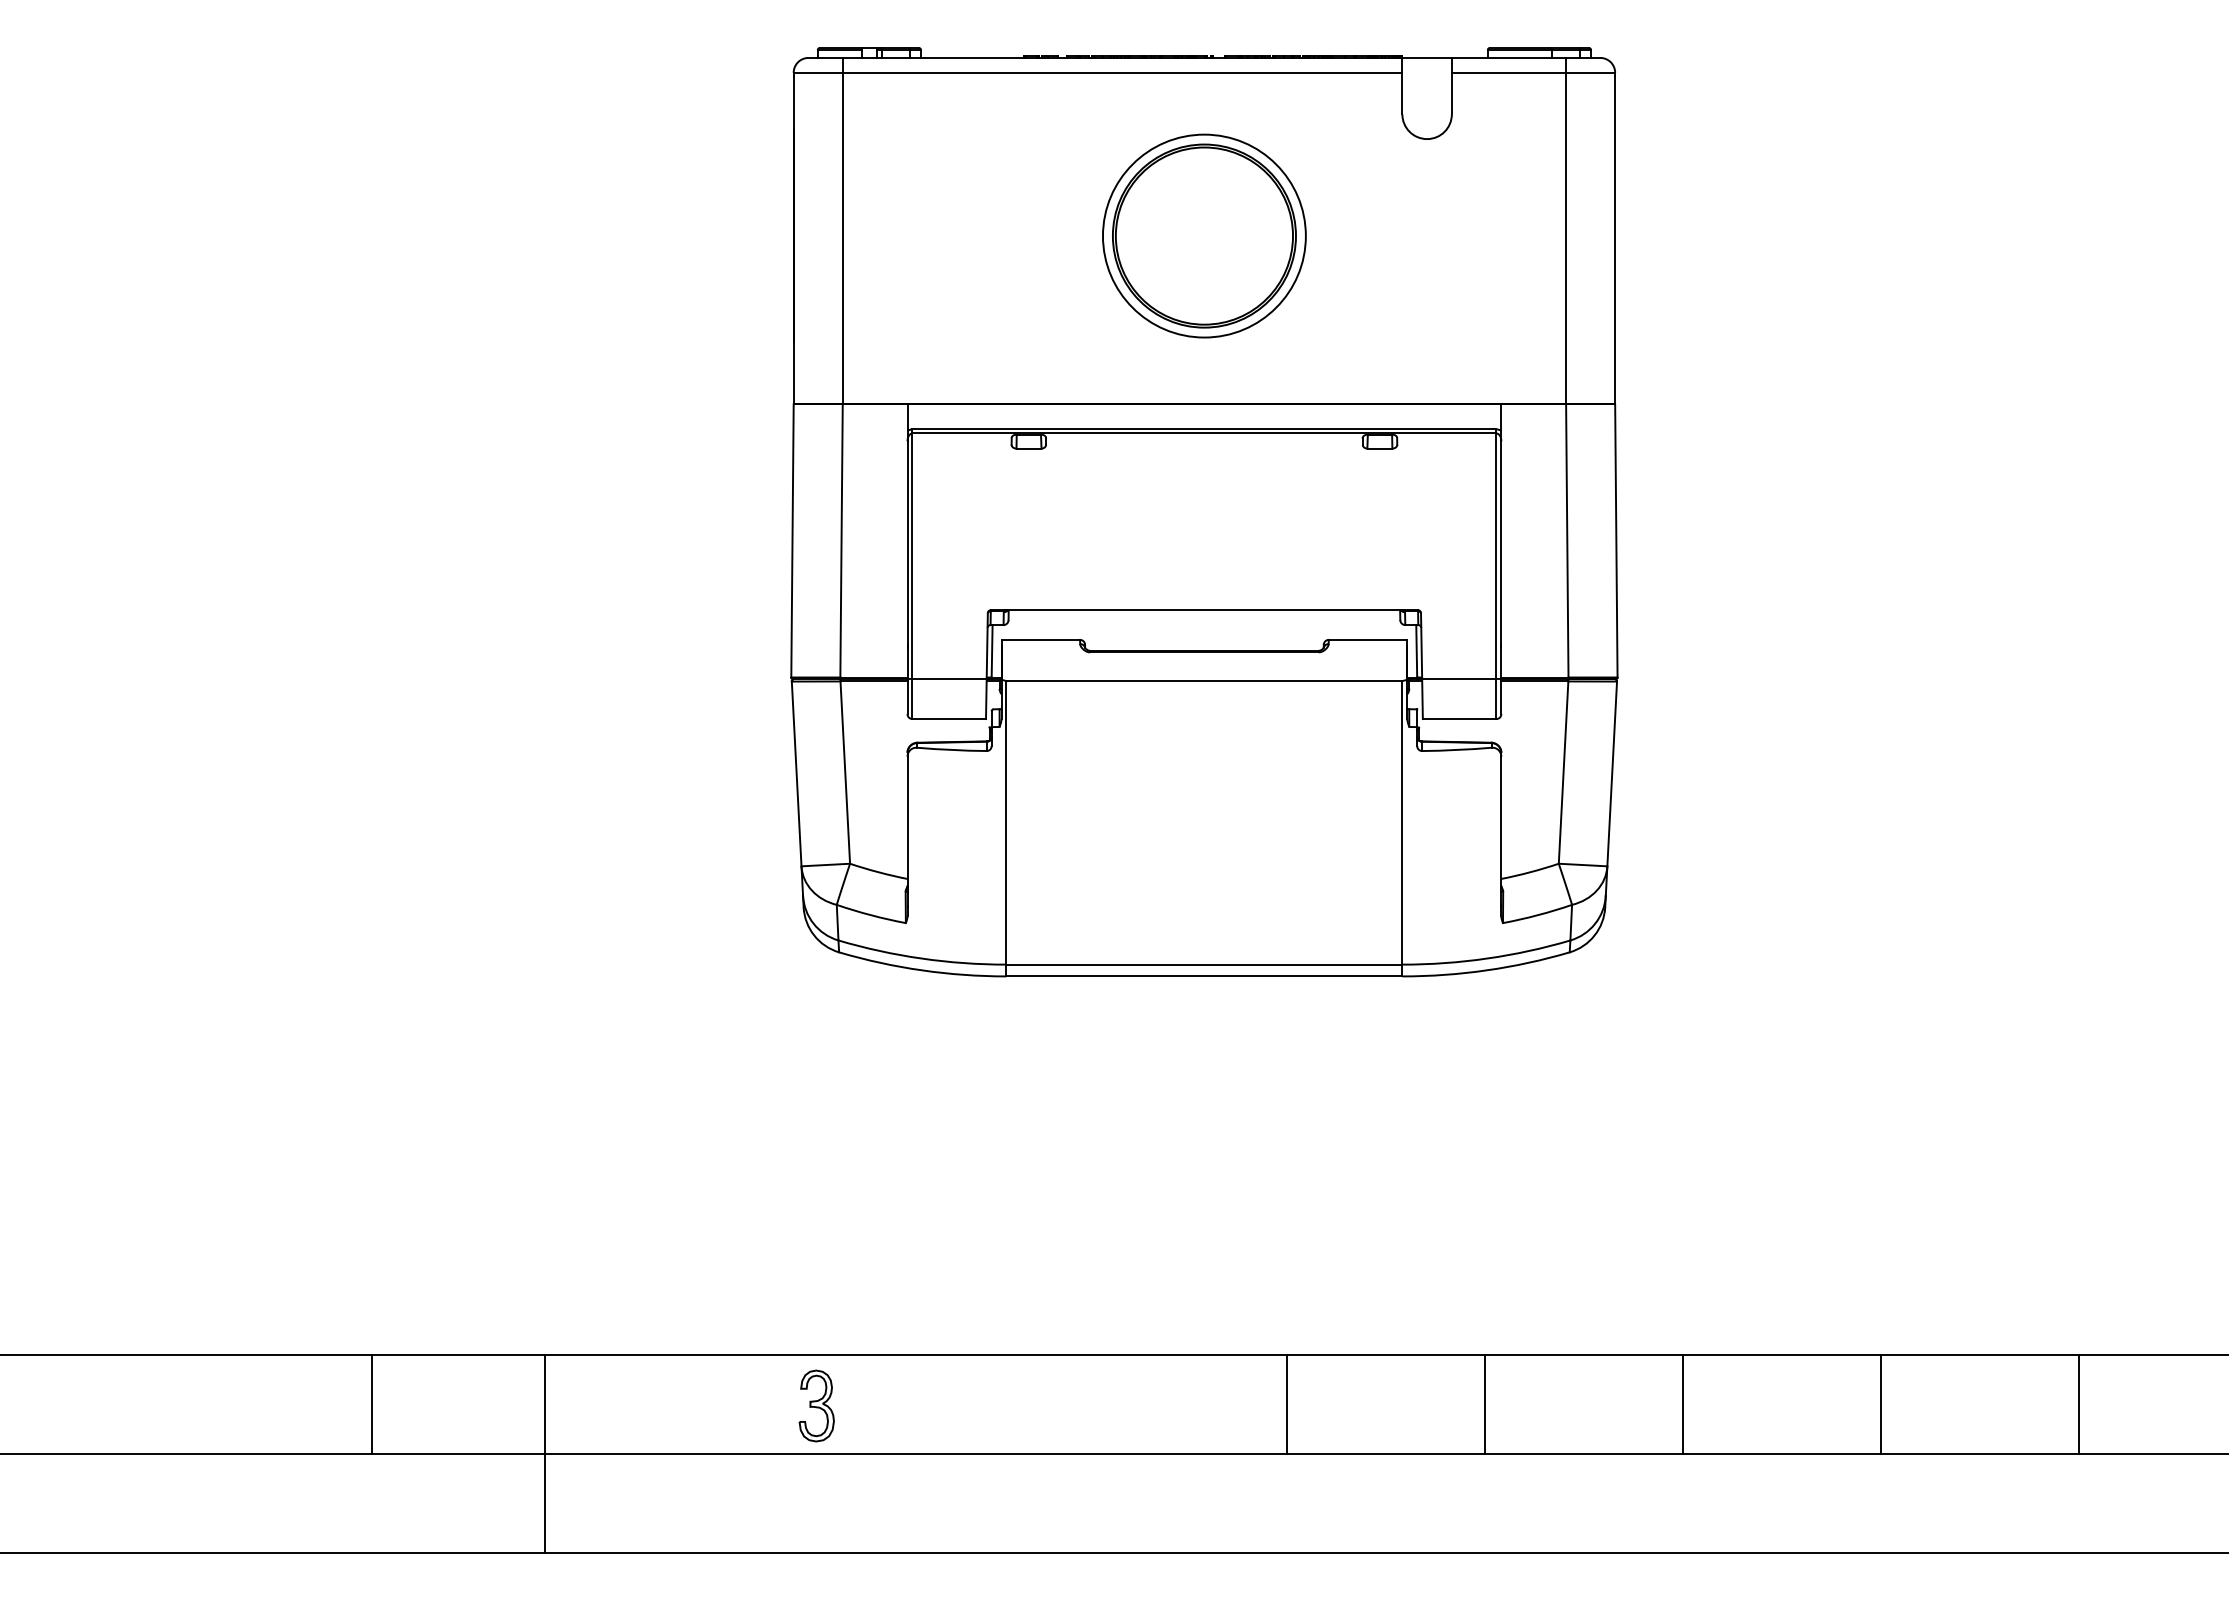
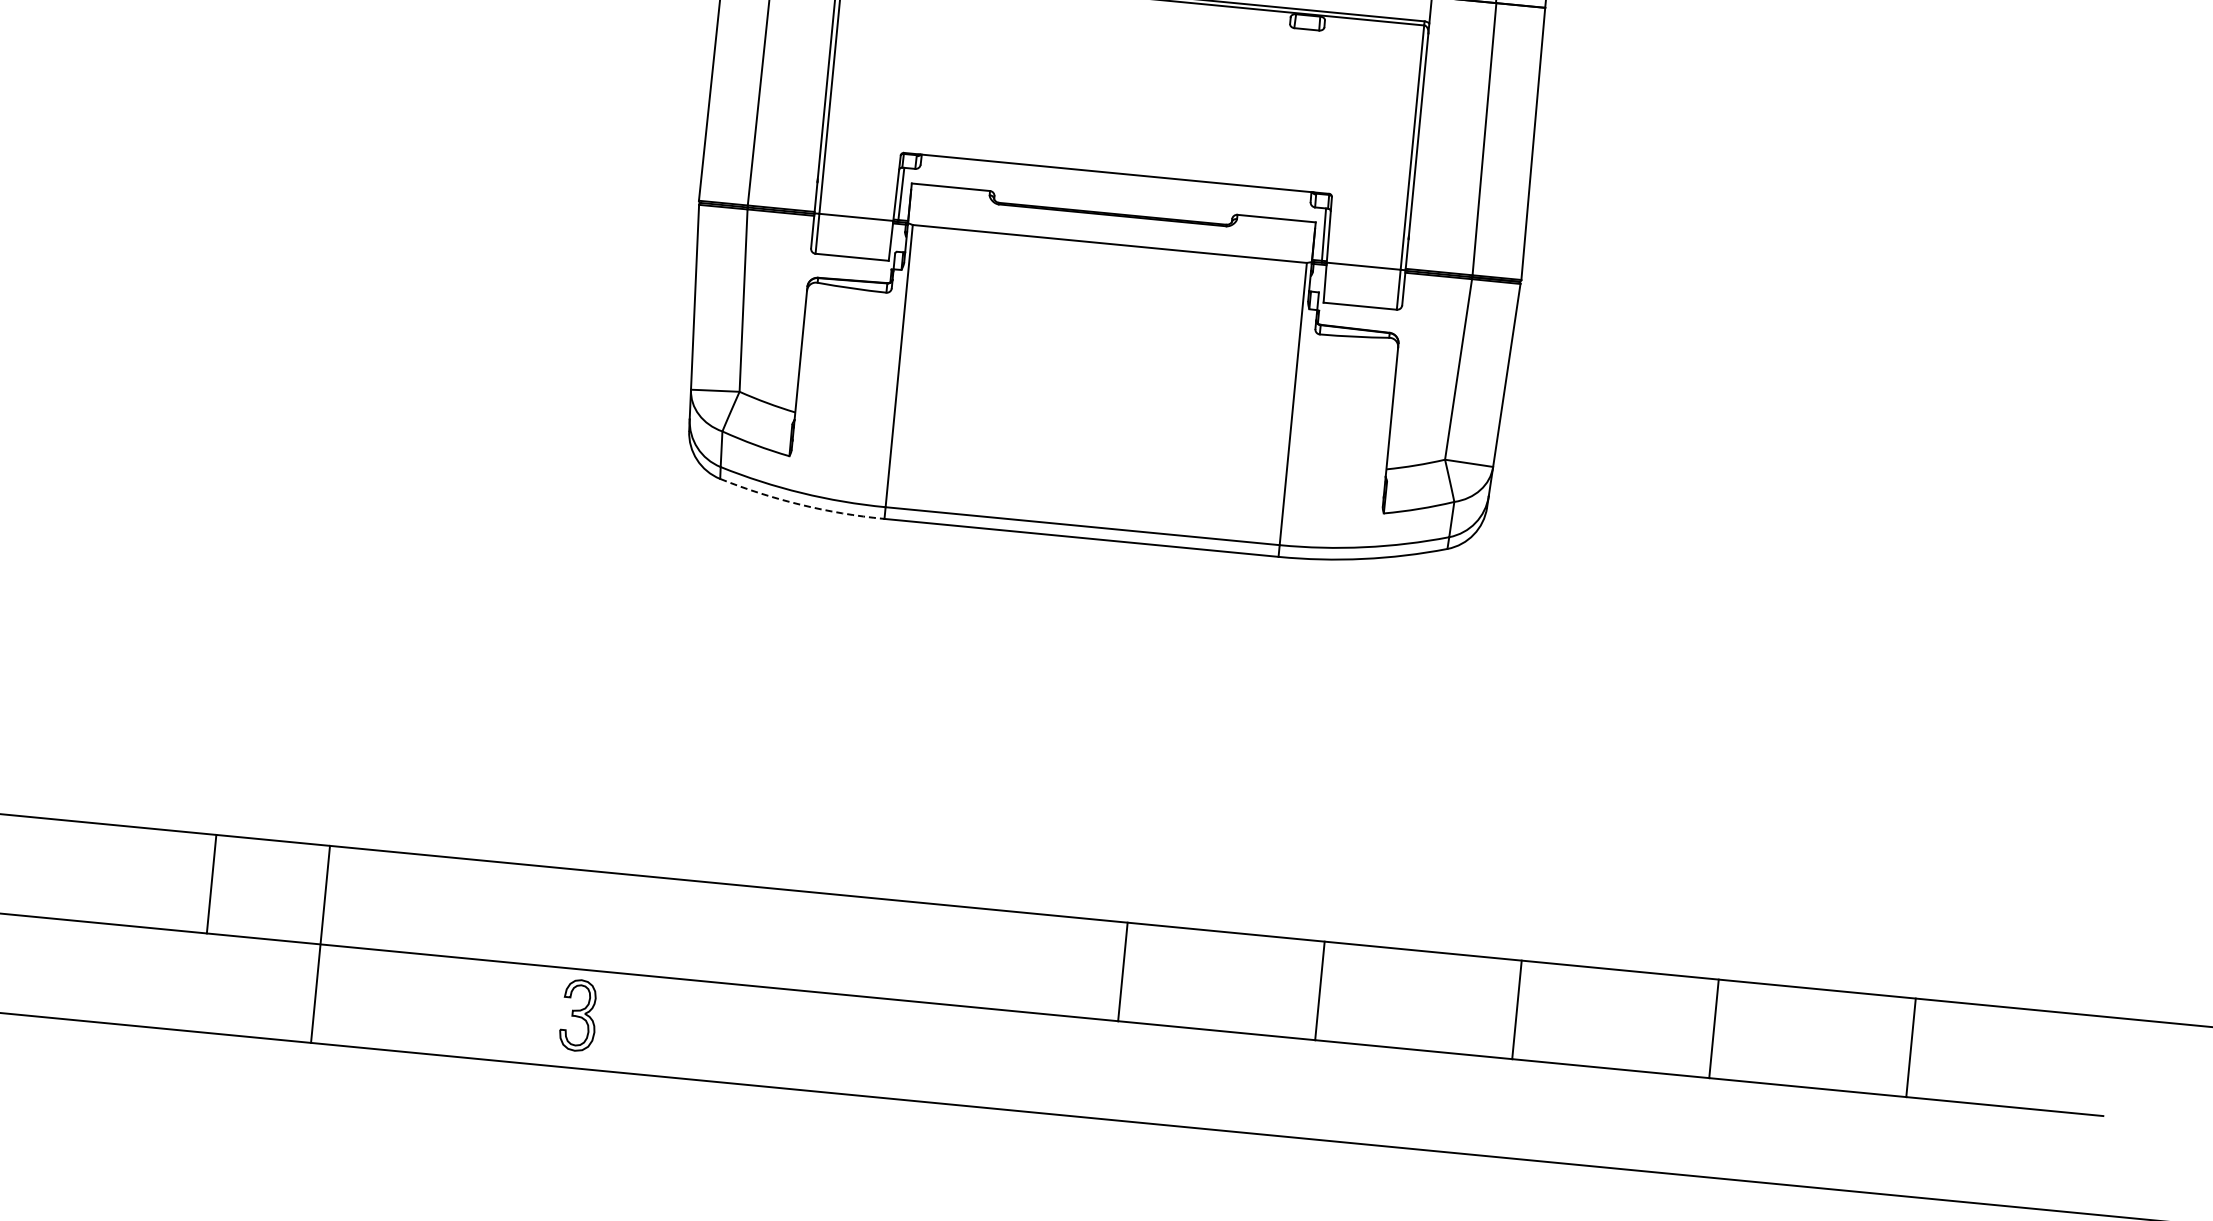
arc: (921, 970) -> (800, 504), solid -> dashed
part: (816, 1405) -> (578, 1014), moved
line: (544, 1453) -> (320, 943), moved

